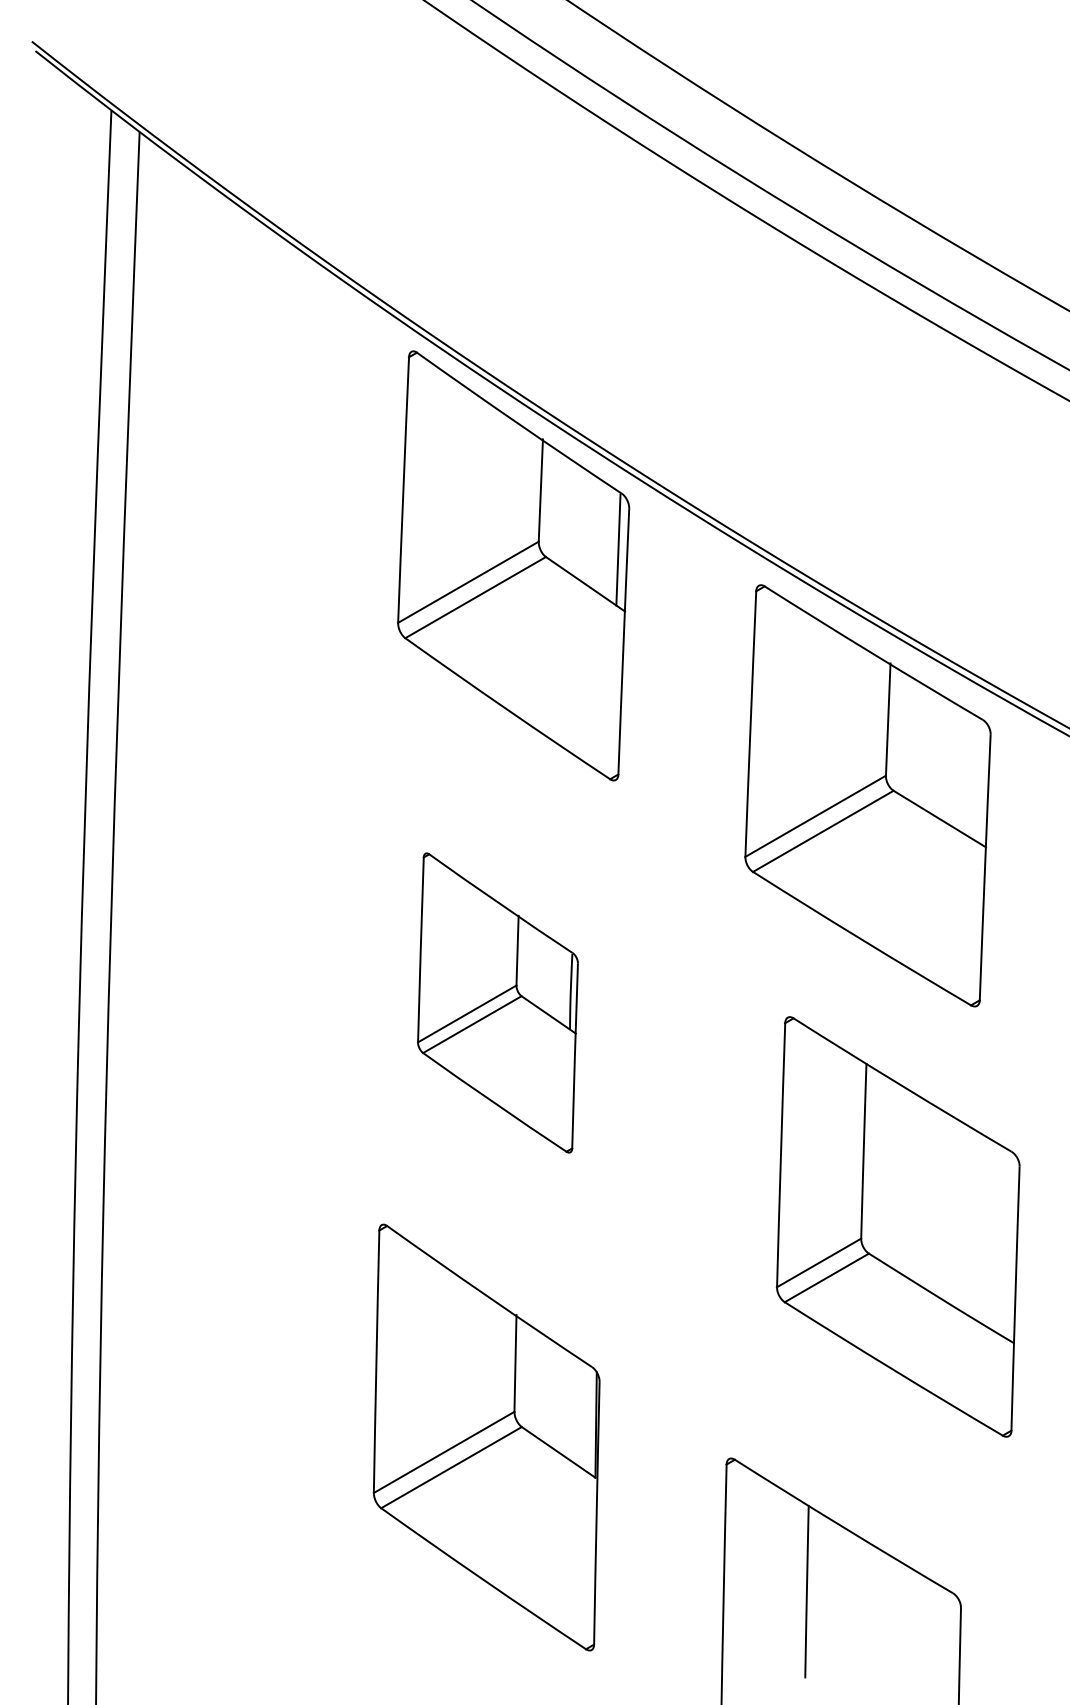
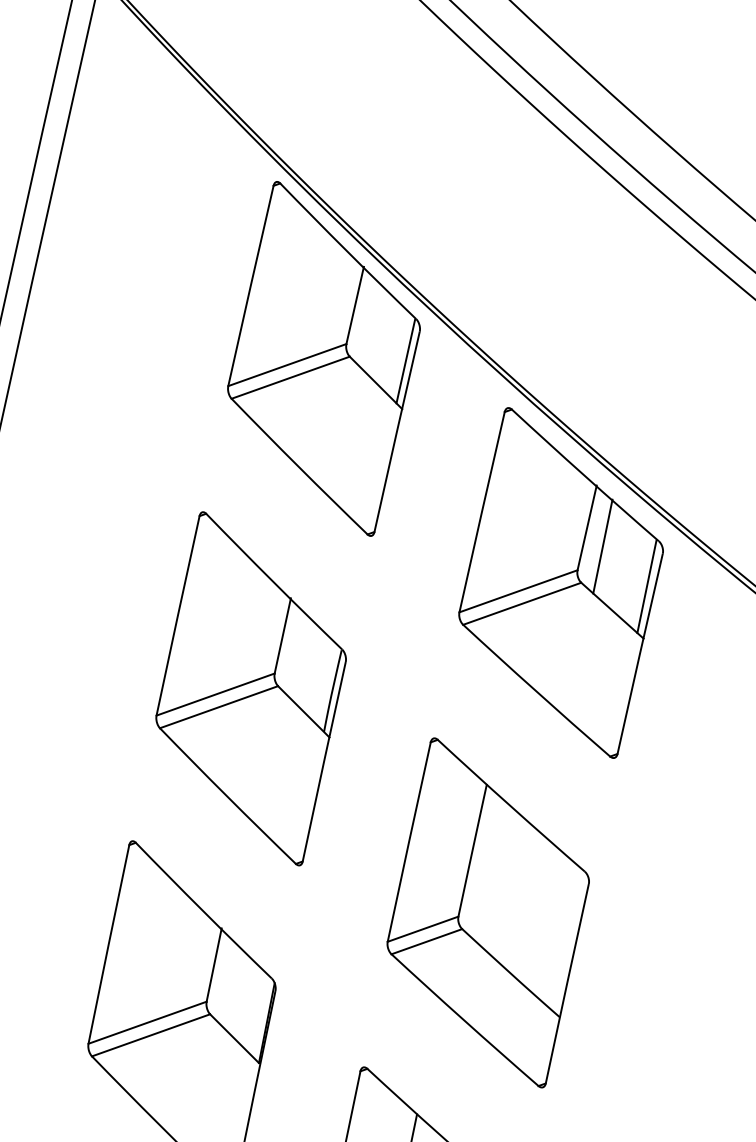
line: (912, 739) -> (602, 546), added
line: (977, 780) -> (646, 586), added
part: (497, 1002) -> (250, 688), size x1.43
part: (898, 1226) -> (488, 912), moved

